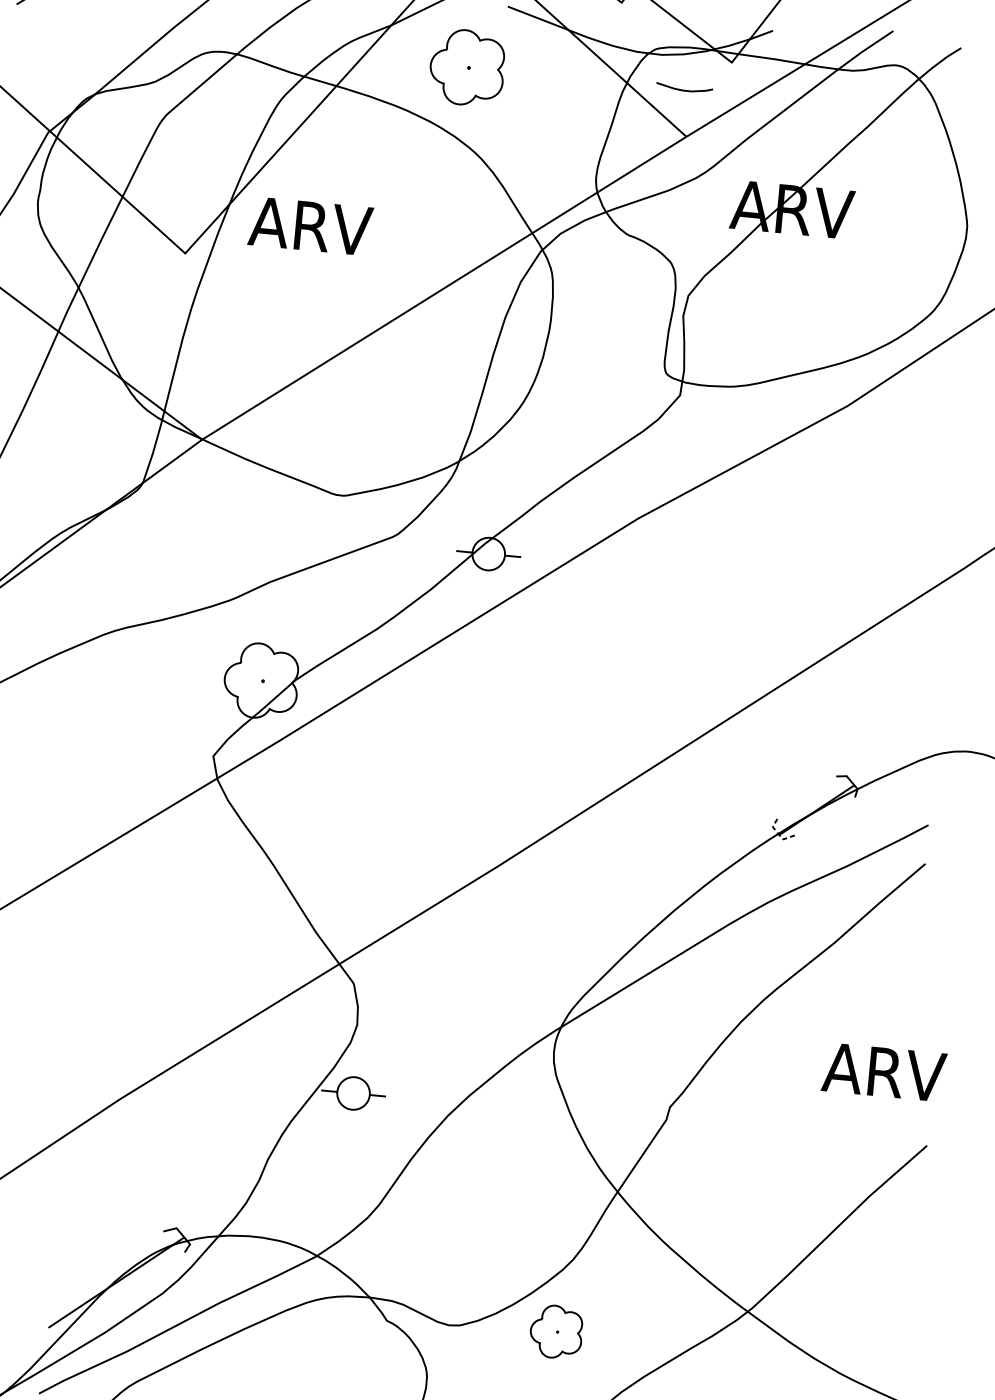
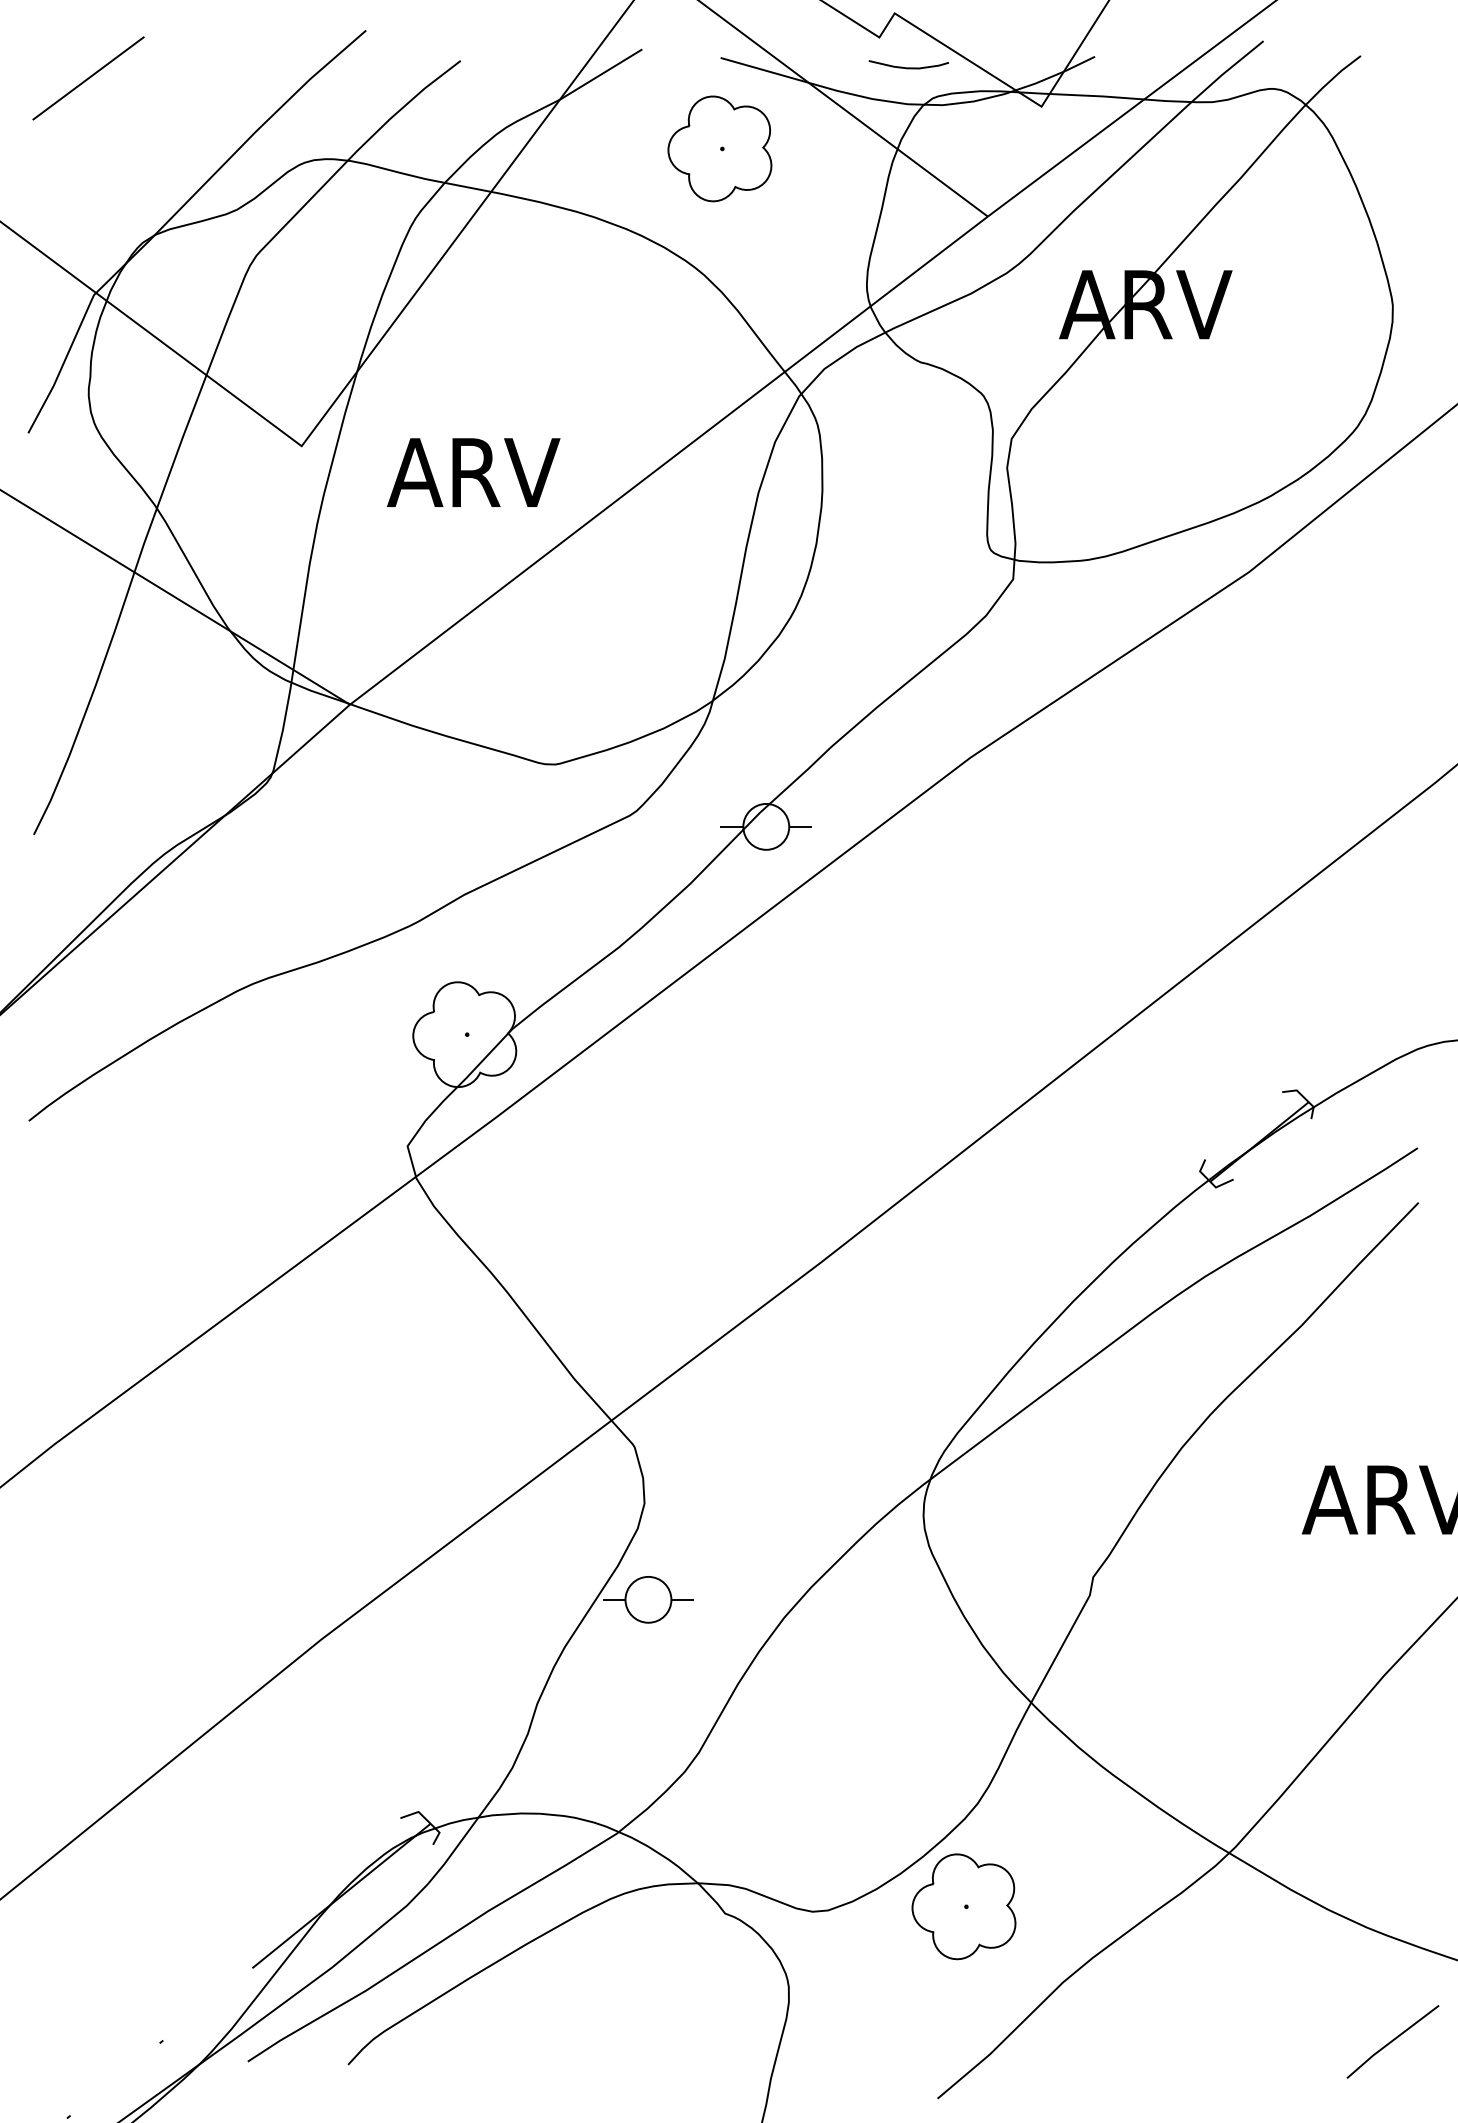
part: (467, 67) -> (719, 148), moved
curve: (684, 90) -> (908, 67), moved
text: (310, 226) -> (473, 472), moved
line: (779, 834) -> (1210, 1181), dashed -> solid
part: (556, 1331) -> (963, 1906), size x1.43

